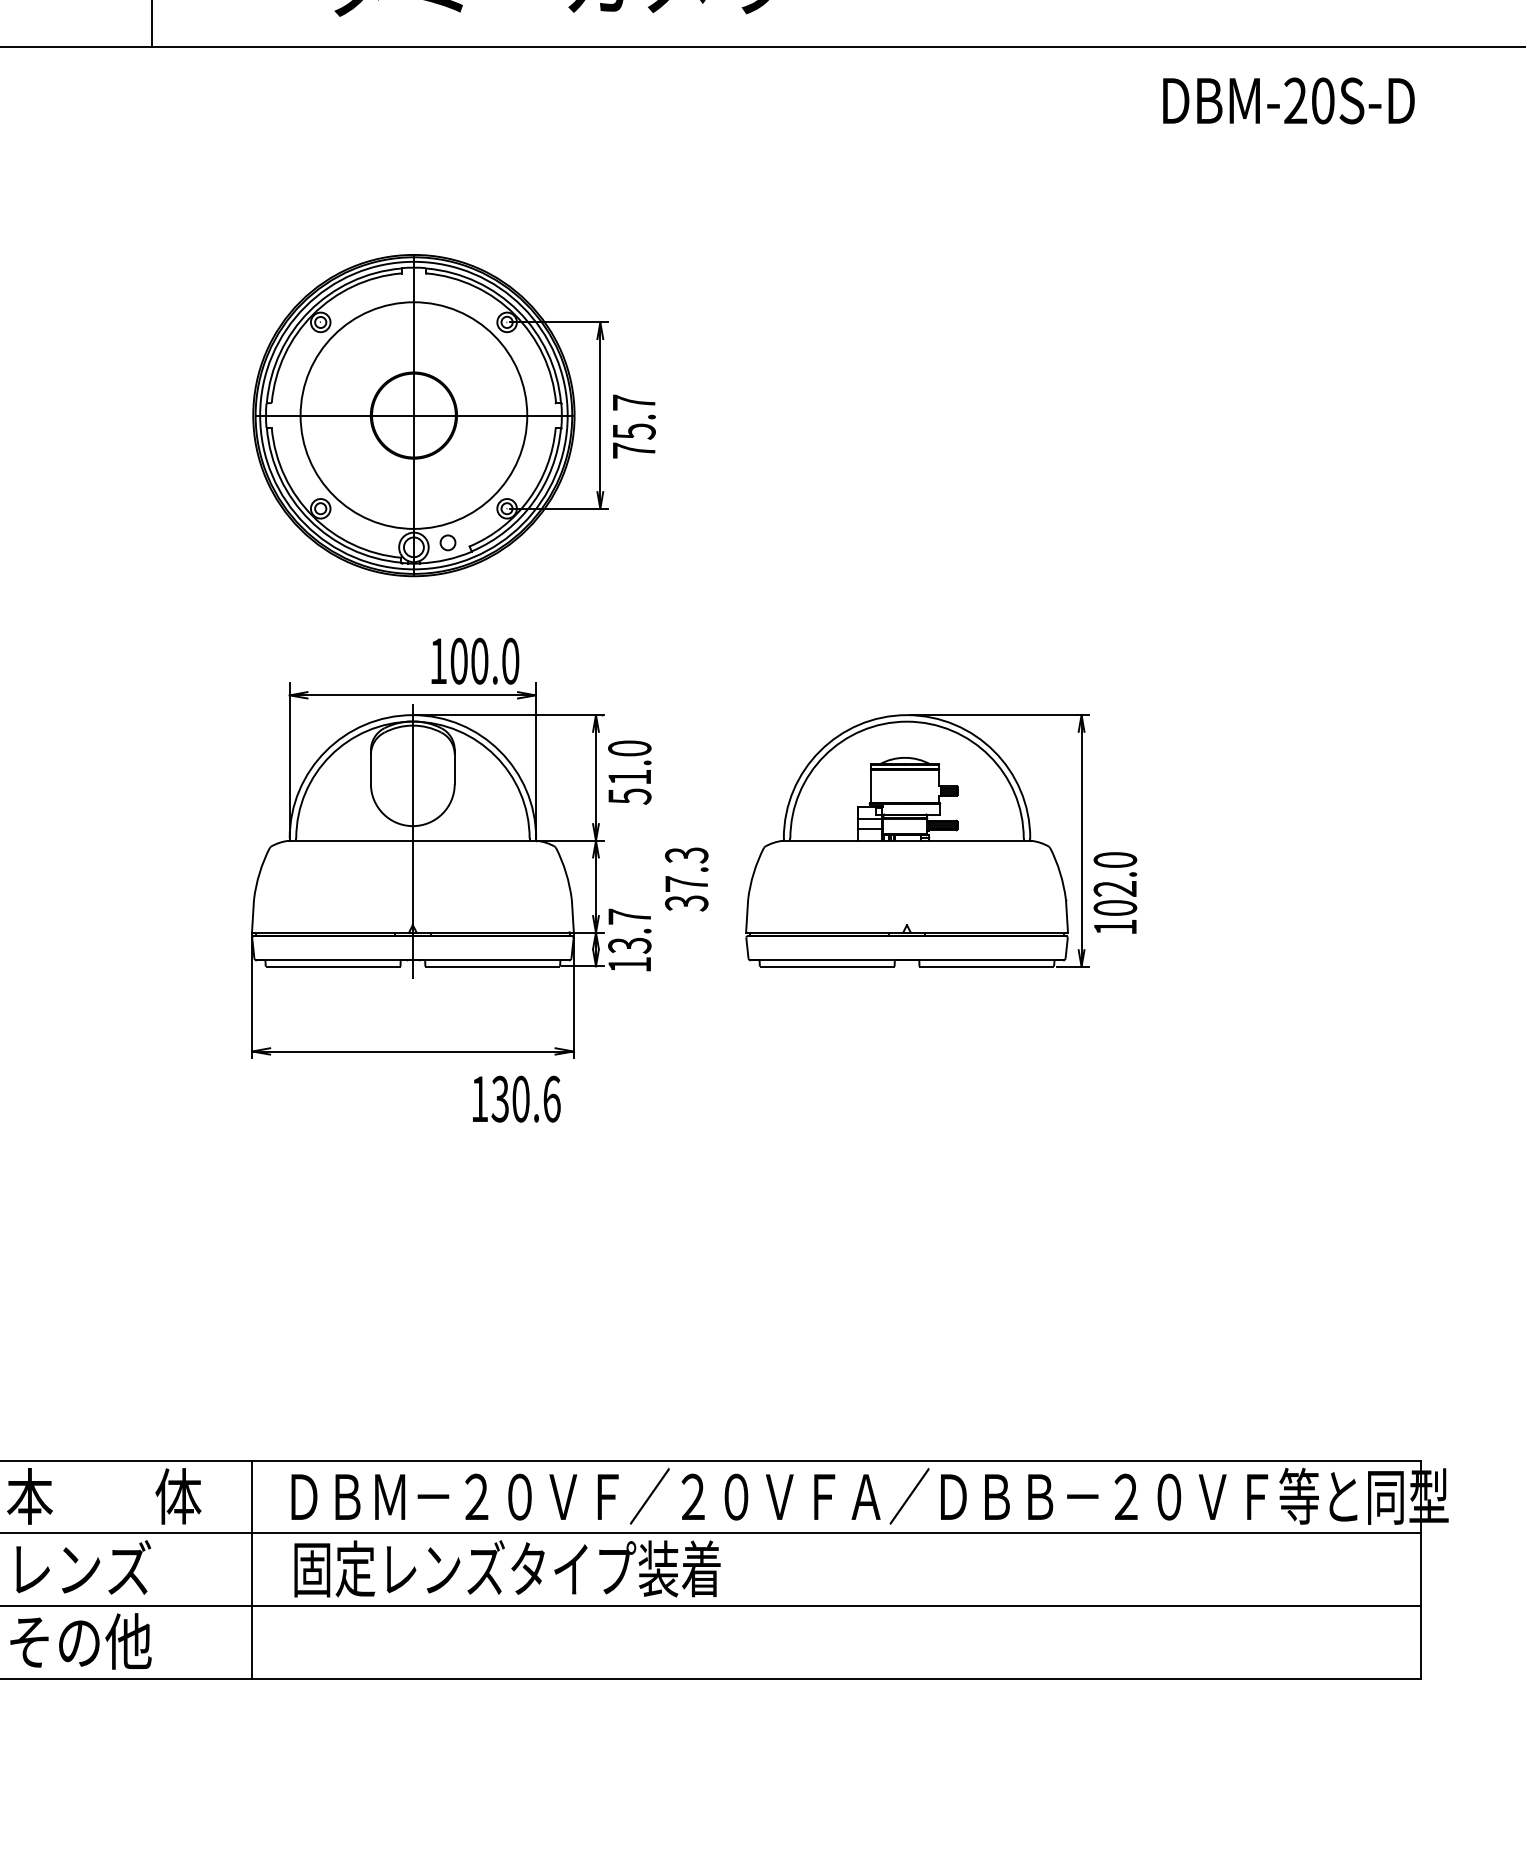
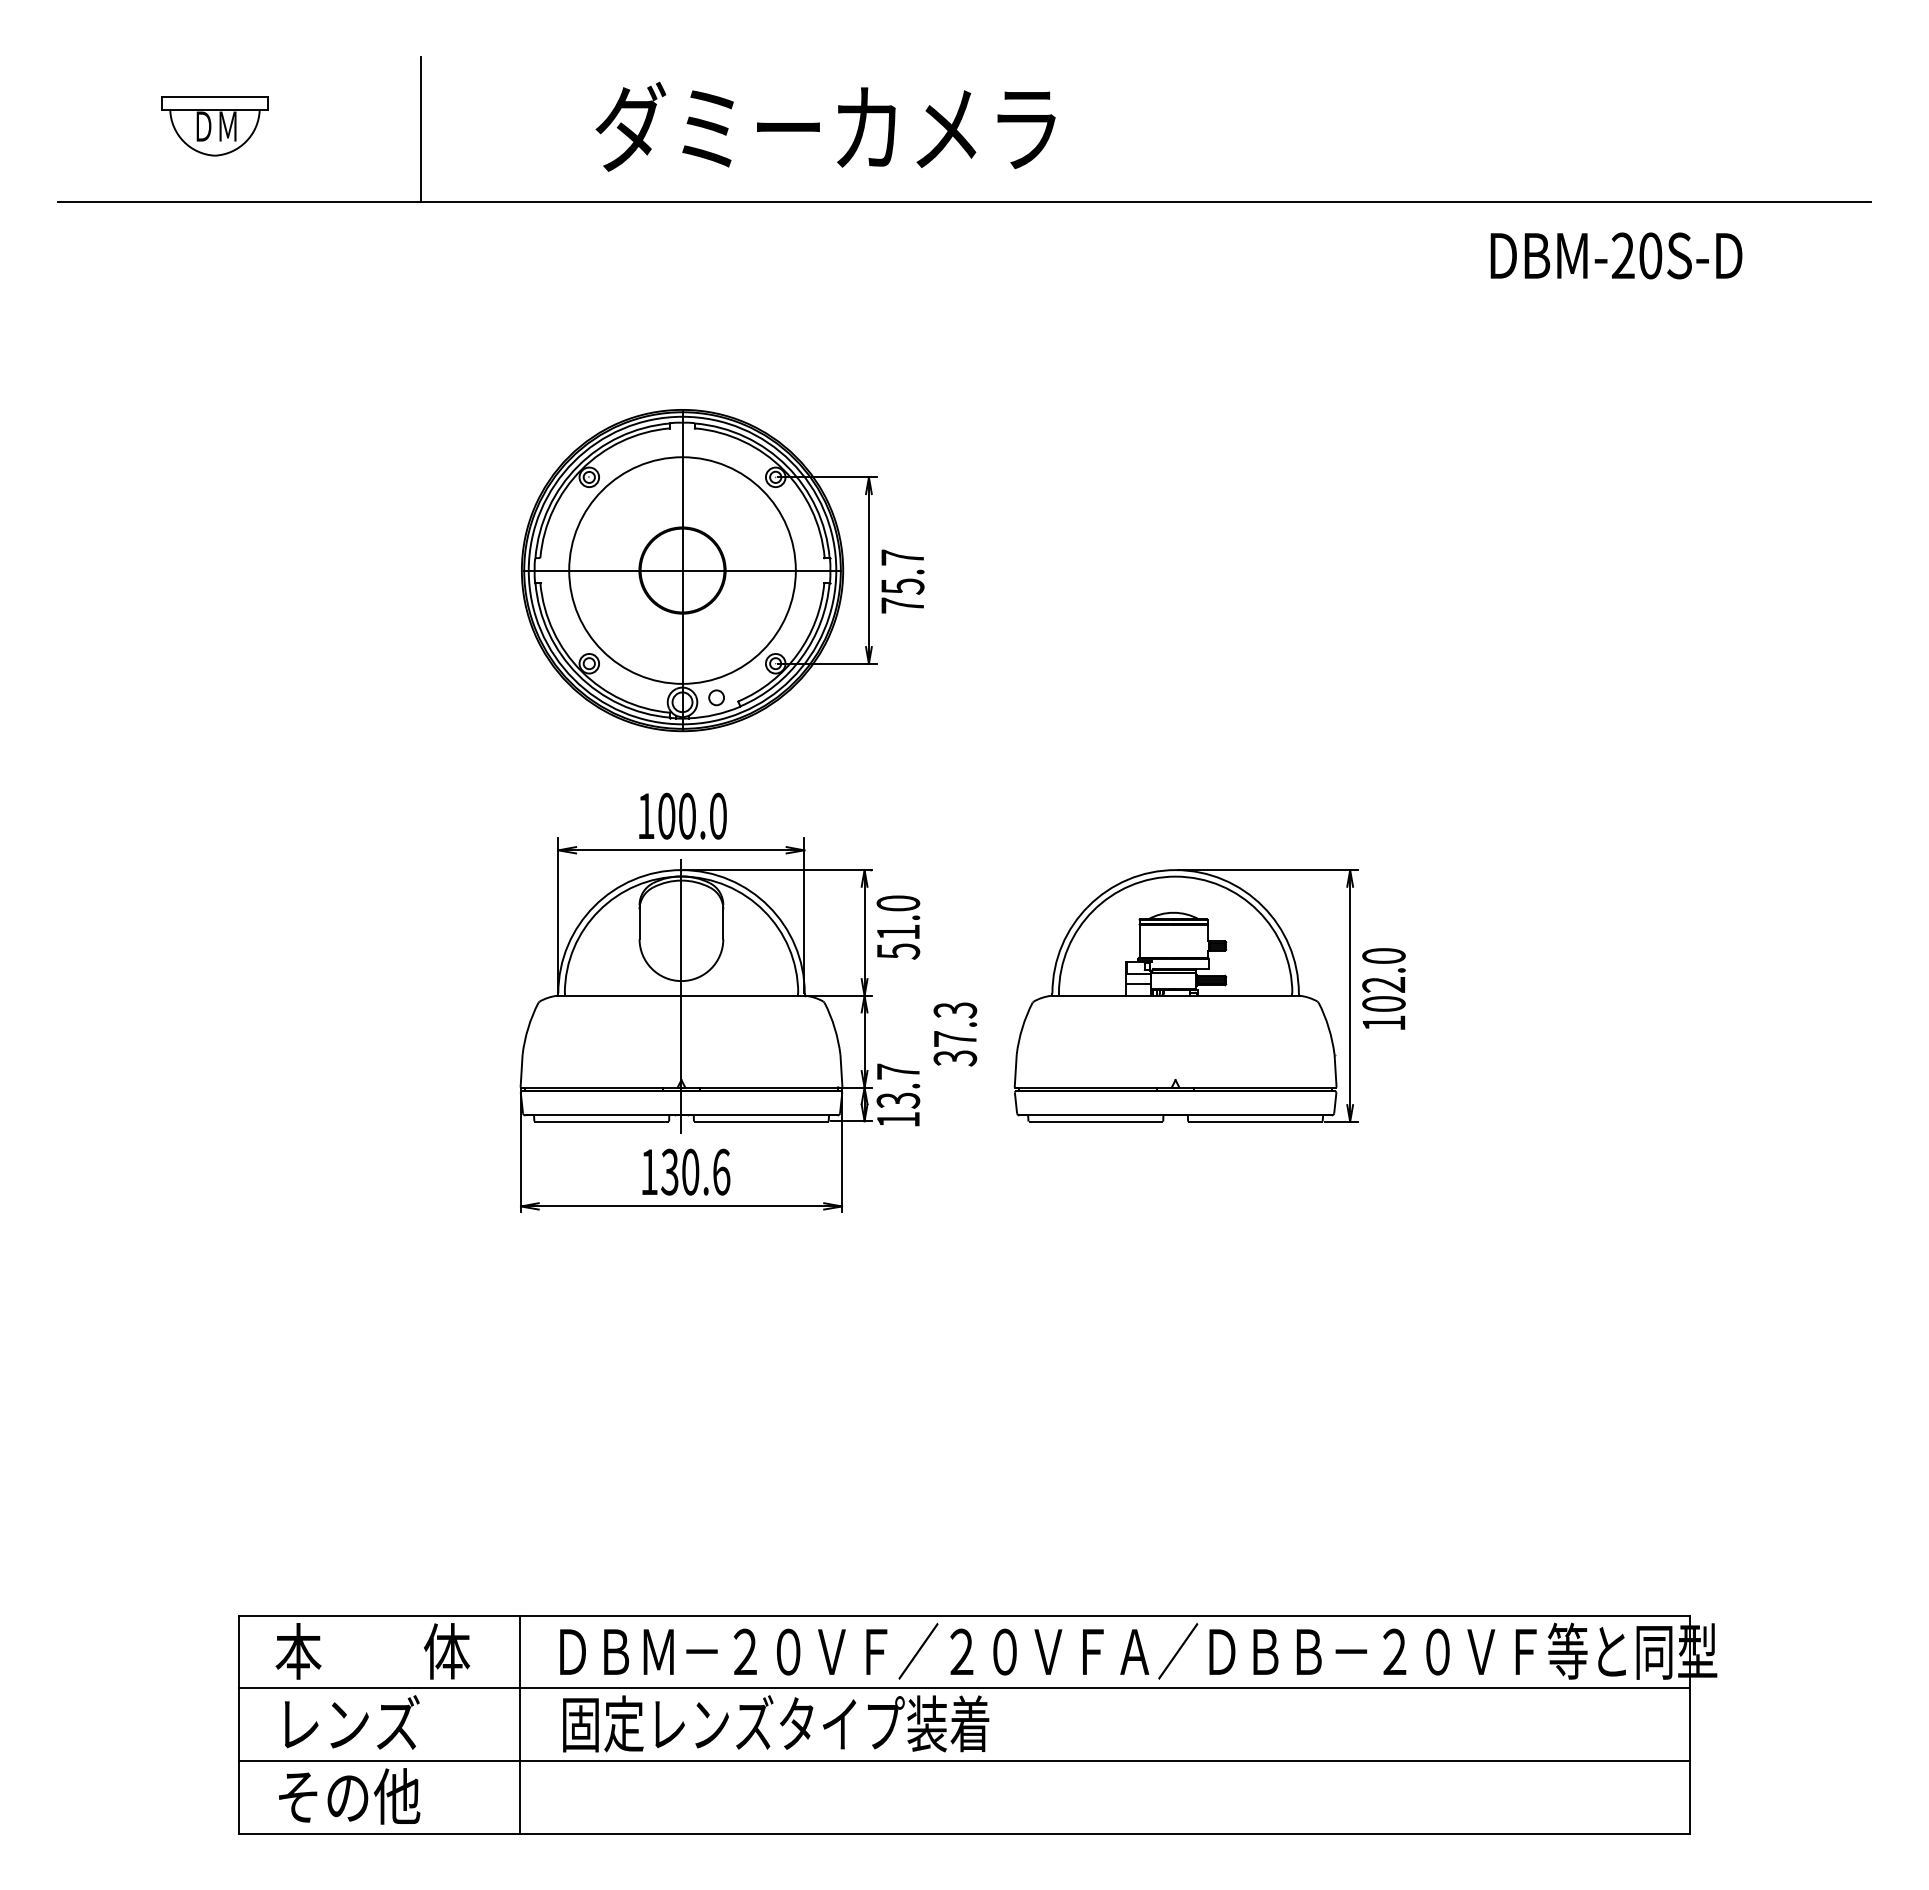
text: (1288, 100) -> (1616, 255), moved
text: (474, 660) -> (682, 815), moved
text: (1114, 892) -> (1383, 988), moved
text: (516, 1098) -> (686, 1171), moved

